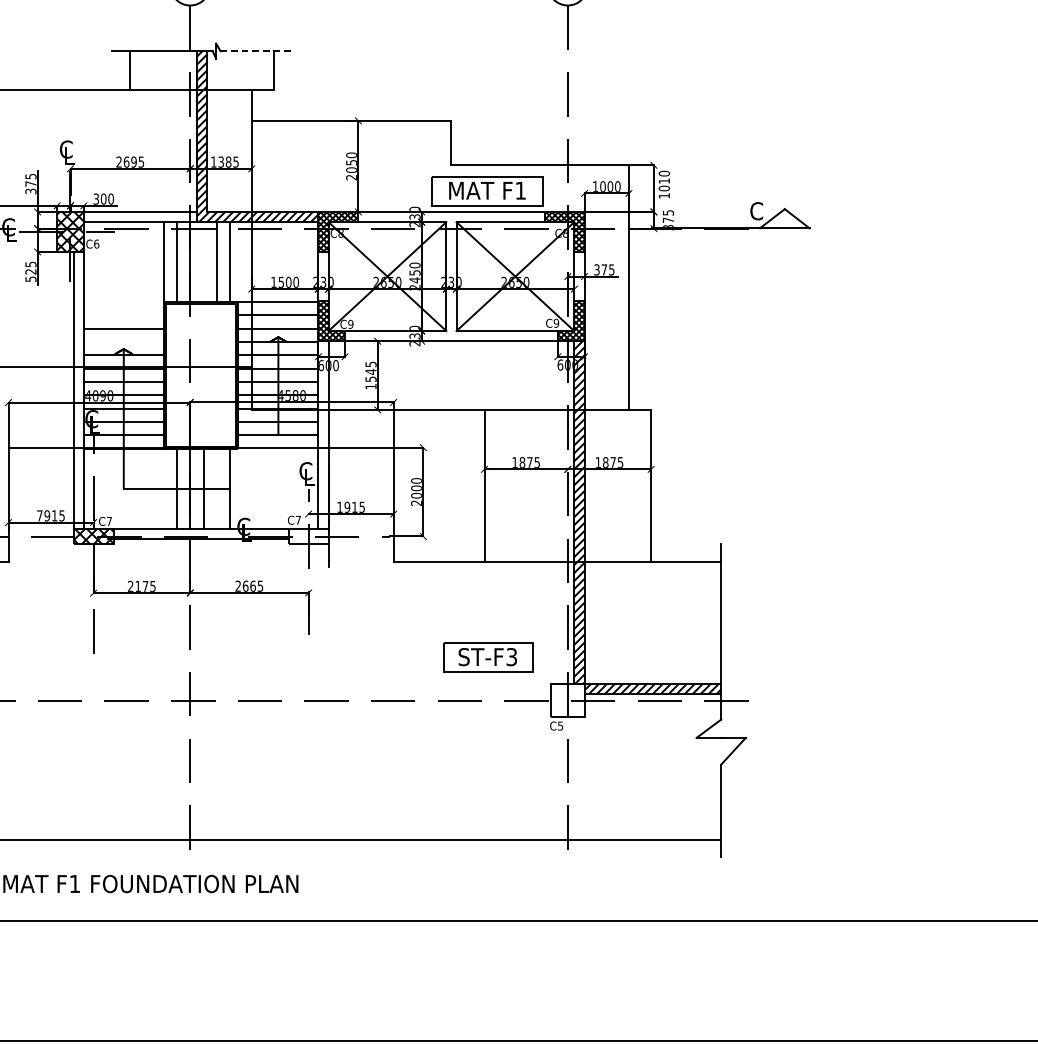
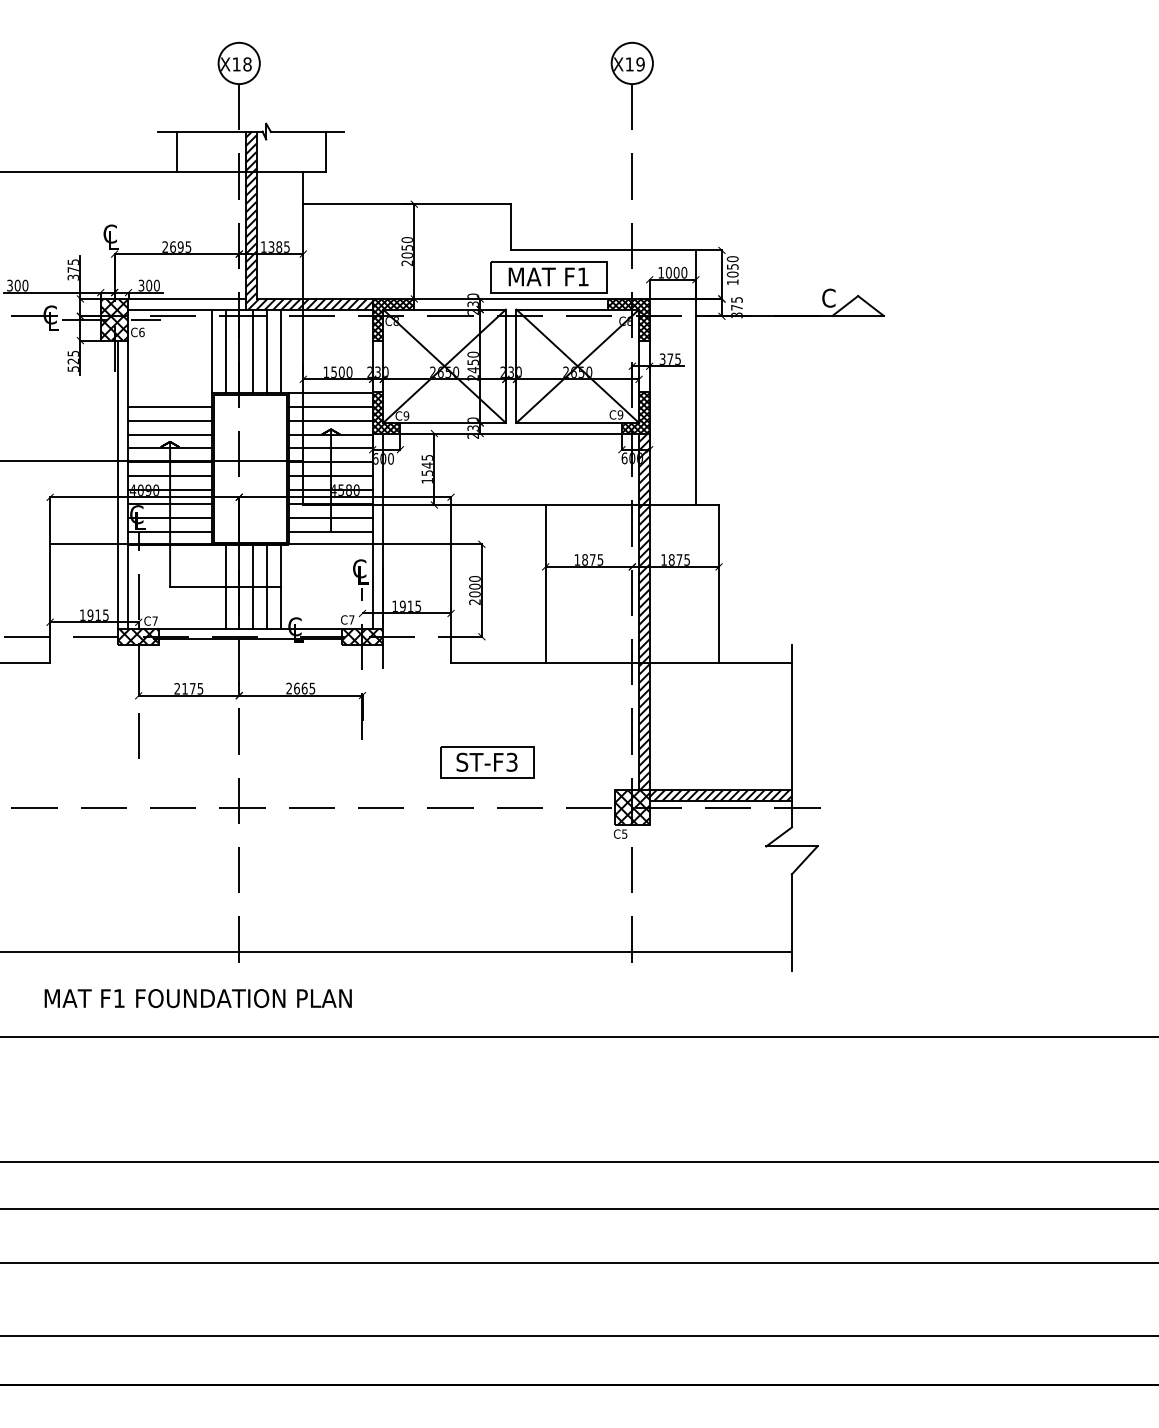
line: (255, 51) -> (307, 131), dashed -> solid
text: (664, 180) -> (732, 266), 1010 -> 1050
line: (203, 261) -> (253, 350), added
line: (123, 315) -> (169, 406), added
line: (123, 342) -> (169, 434), added
line: (217, 488) -> (267, 586), added
text: (39, 515) -> (82, 614), 7915 -> 1915
hatch: (308, 536) -> (362, 636), added
part: (488, 657) -> (487, 762), moved
hatch: (567, 700) -> (631, 807), added

